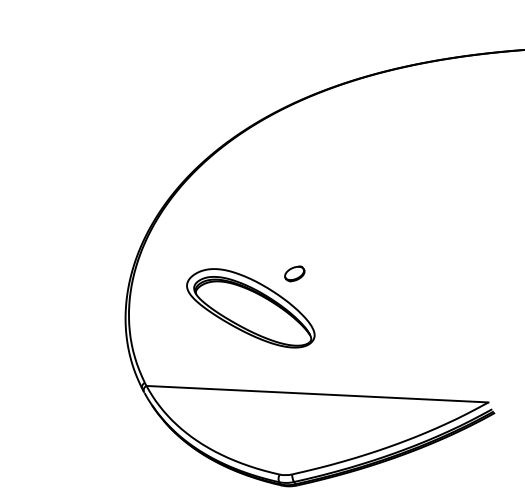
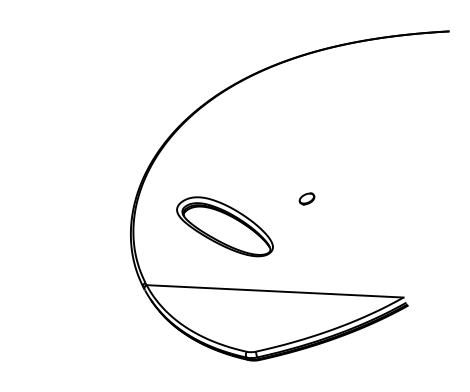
part: (294, 273) -> (306, 198), moved

